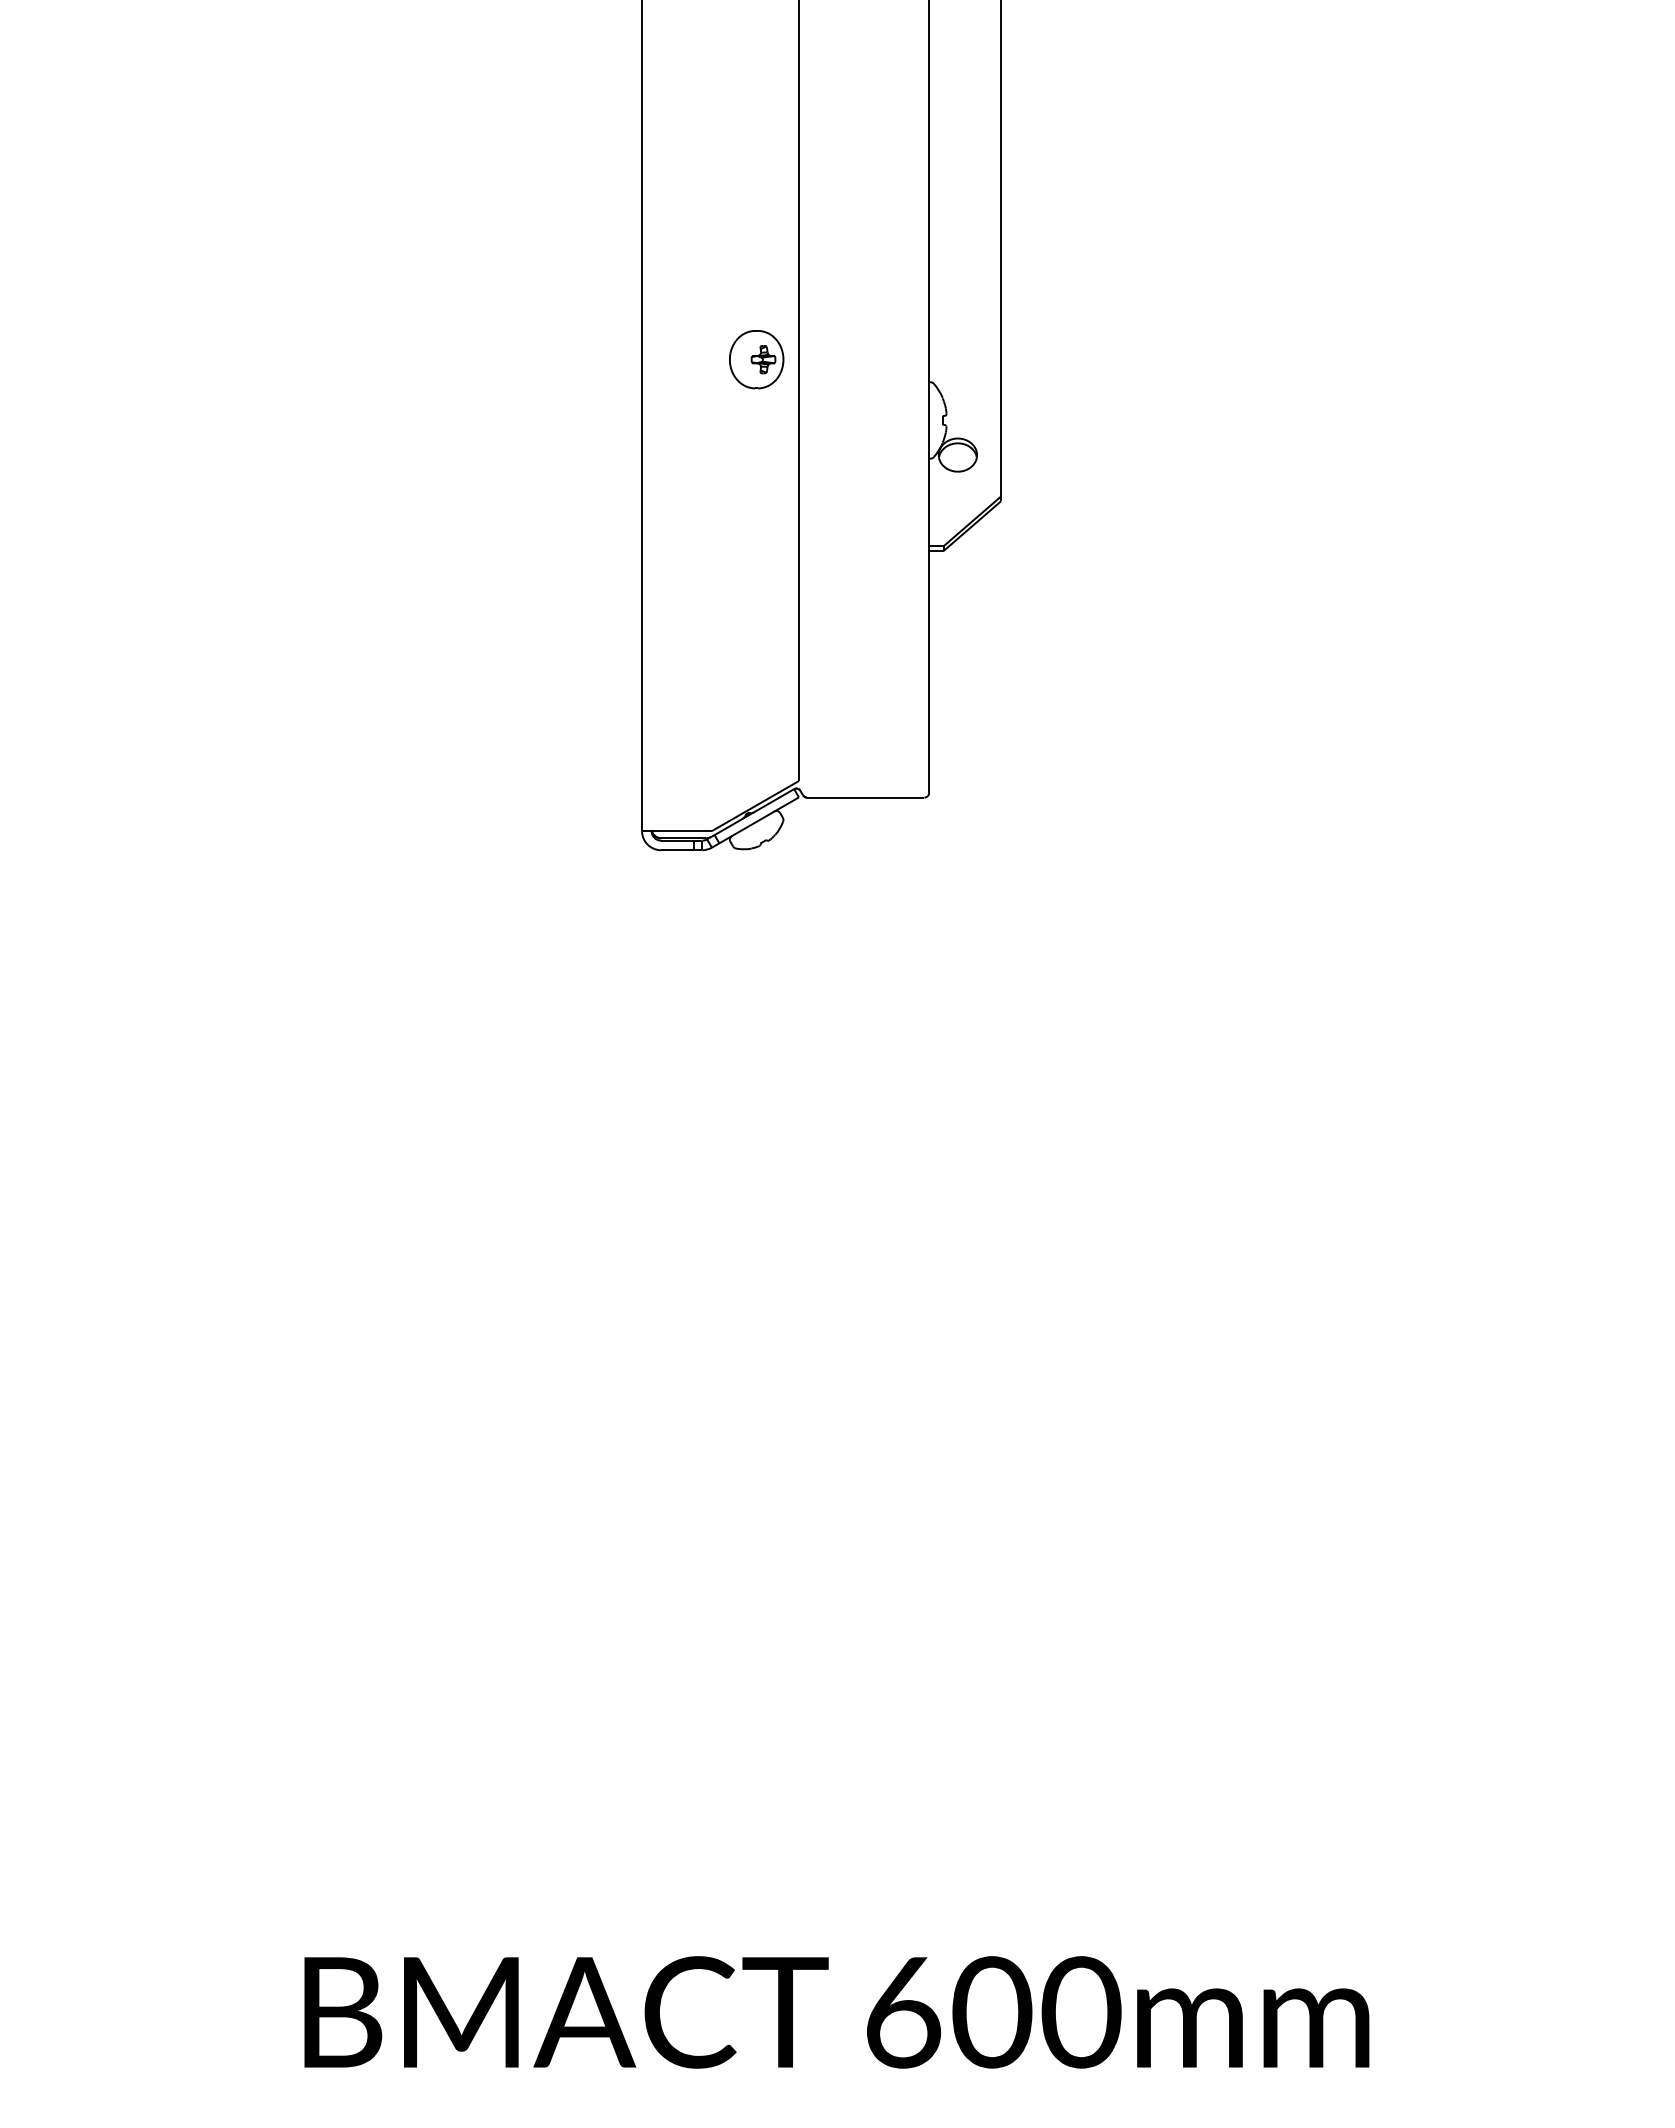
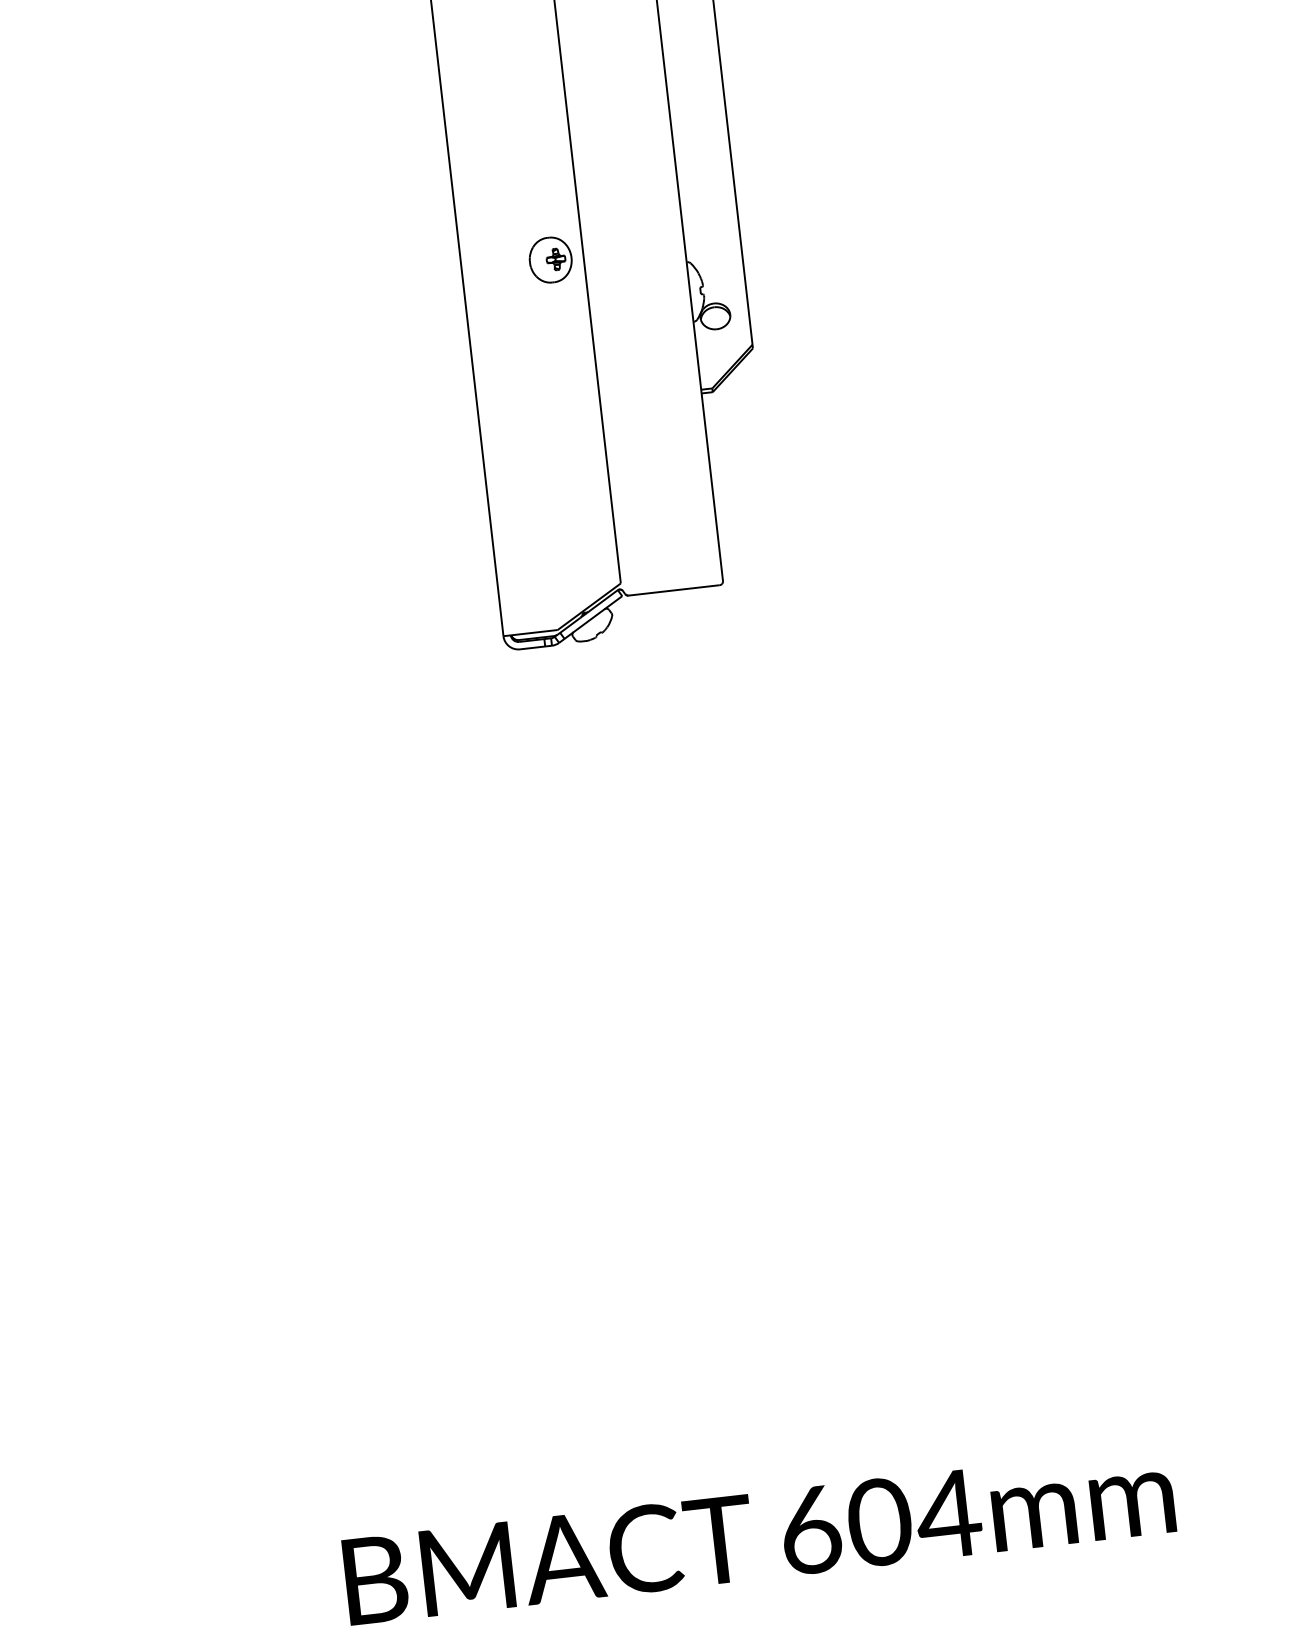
text: (1080, 2012) -> (948, 1514), 600mm -> 604mm

